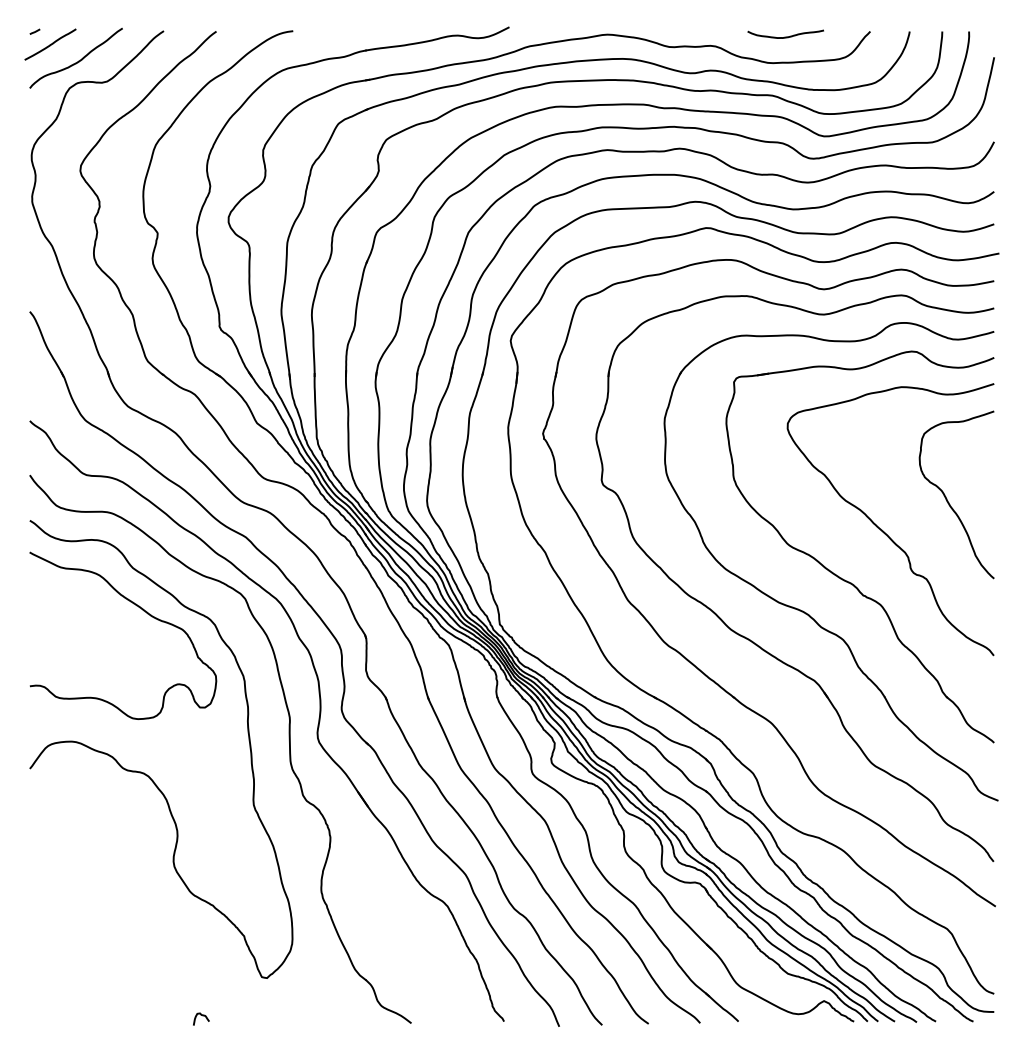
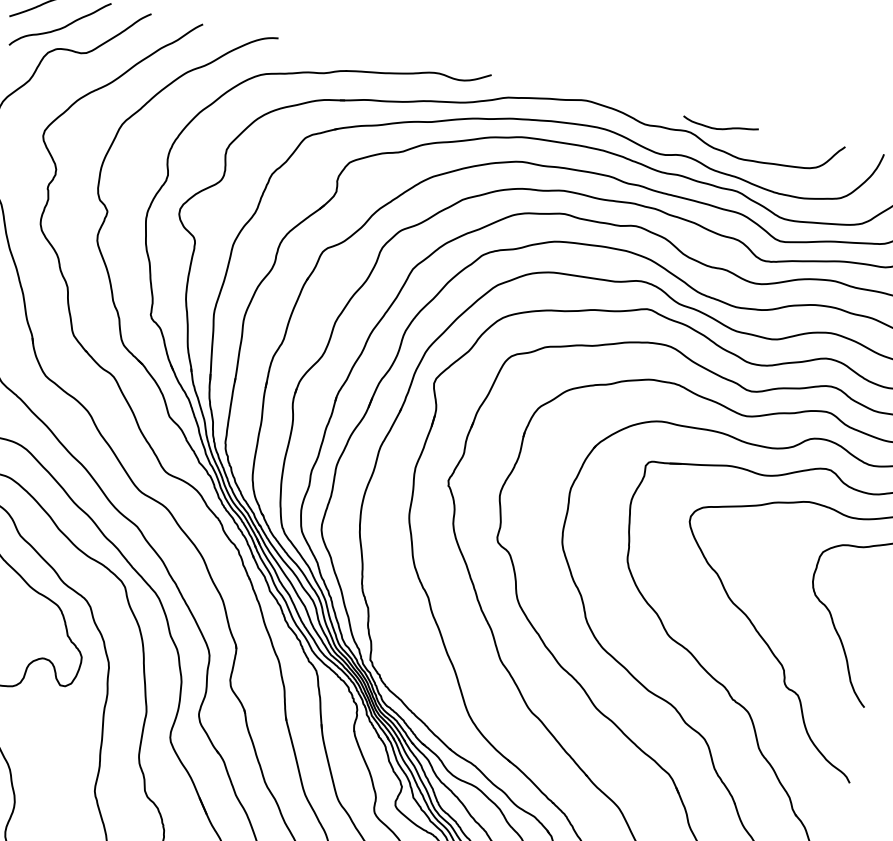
curve: (785, 36) -> (719, 128), moved

